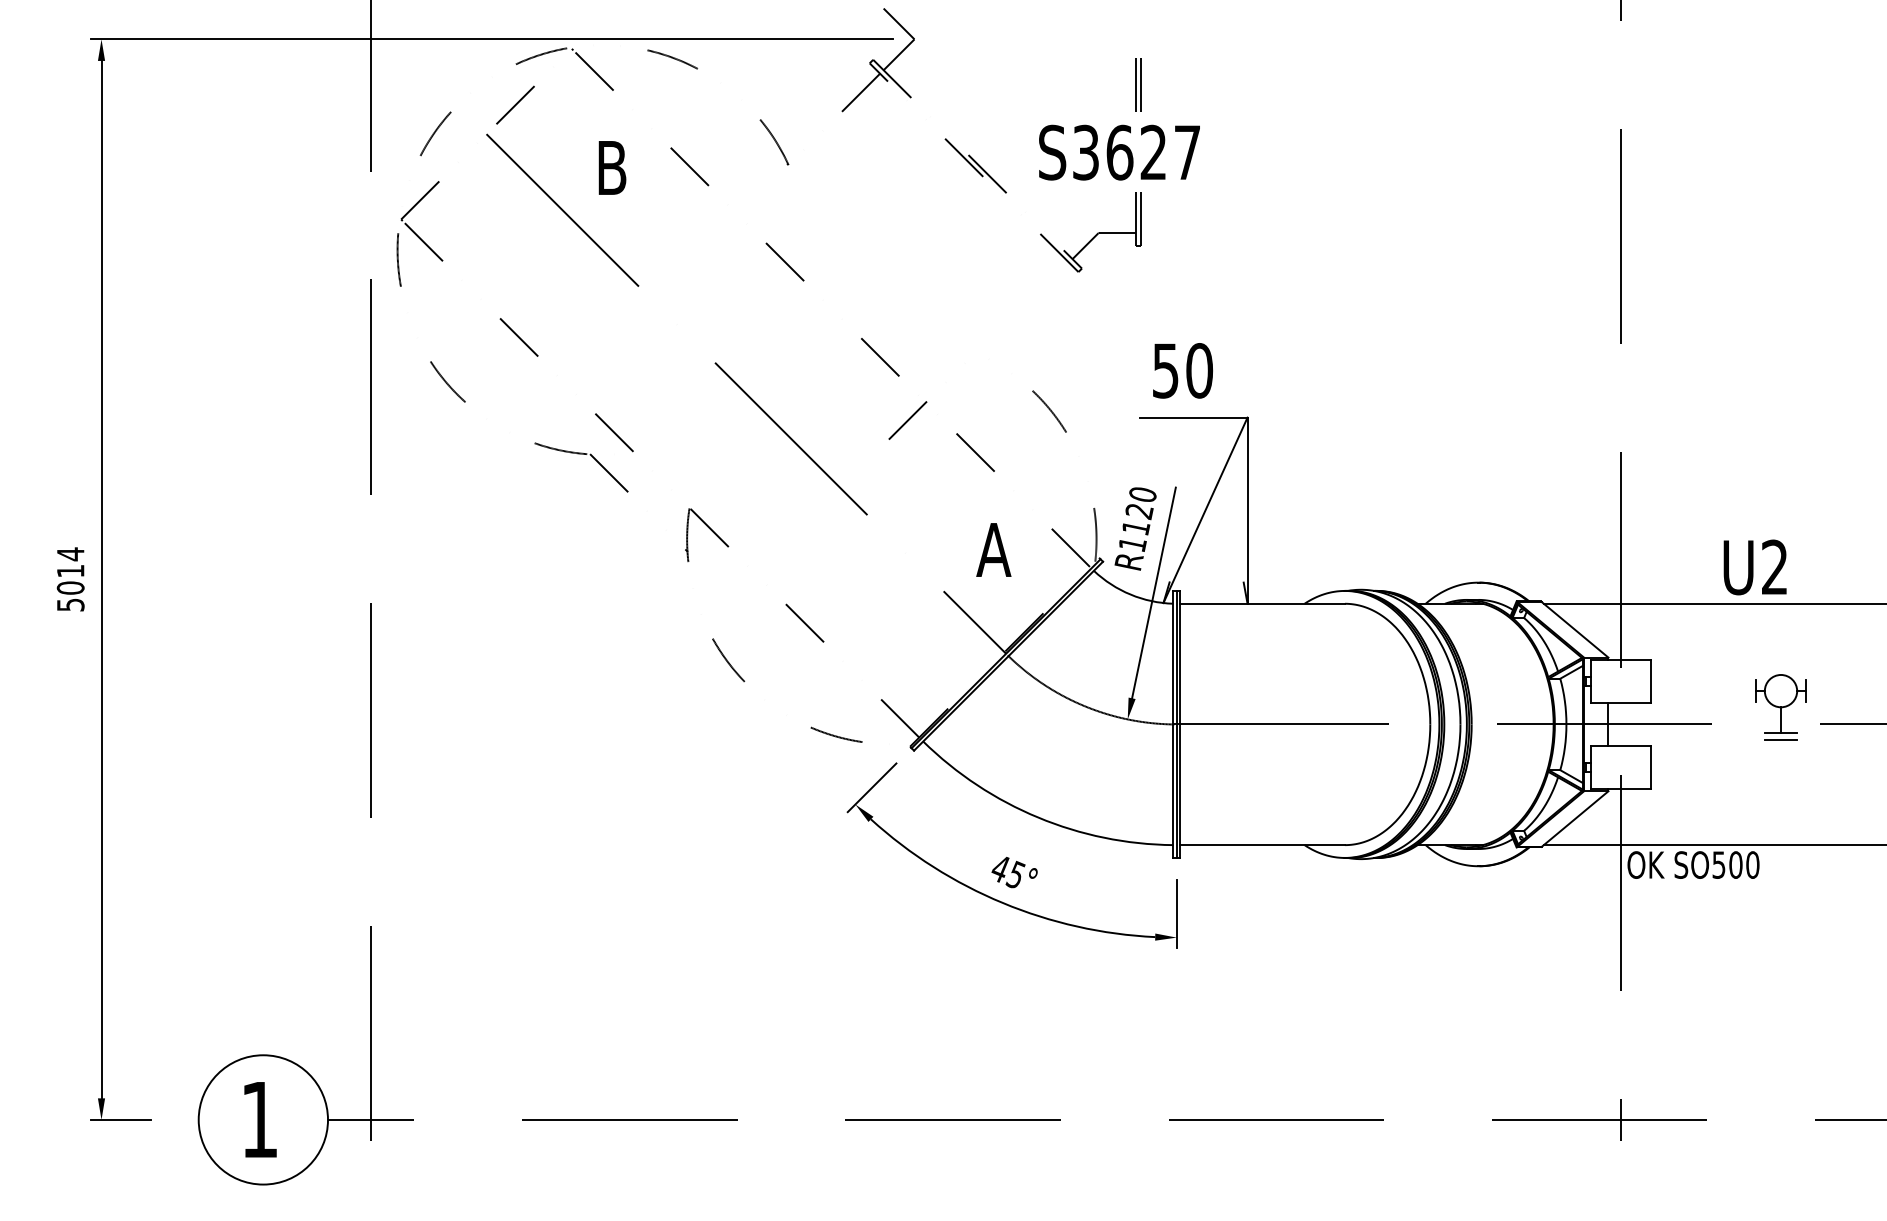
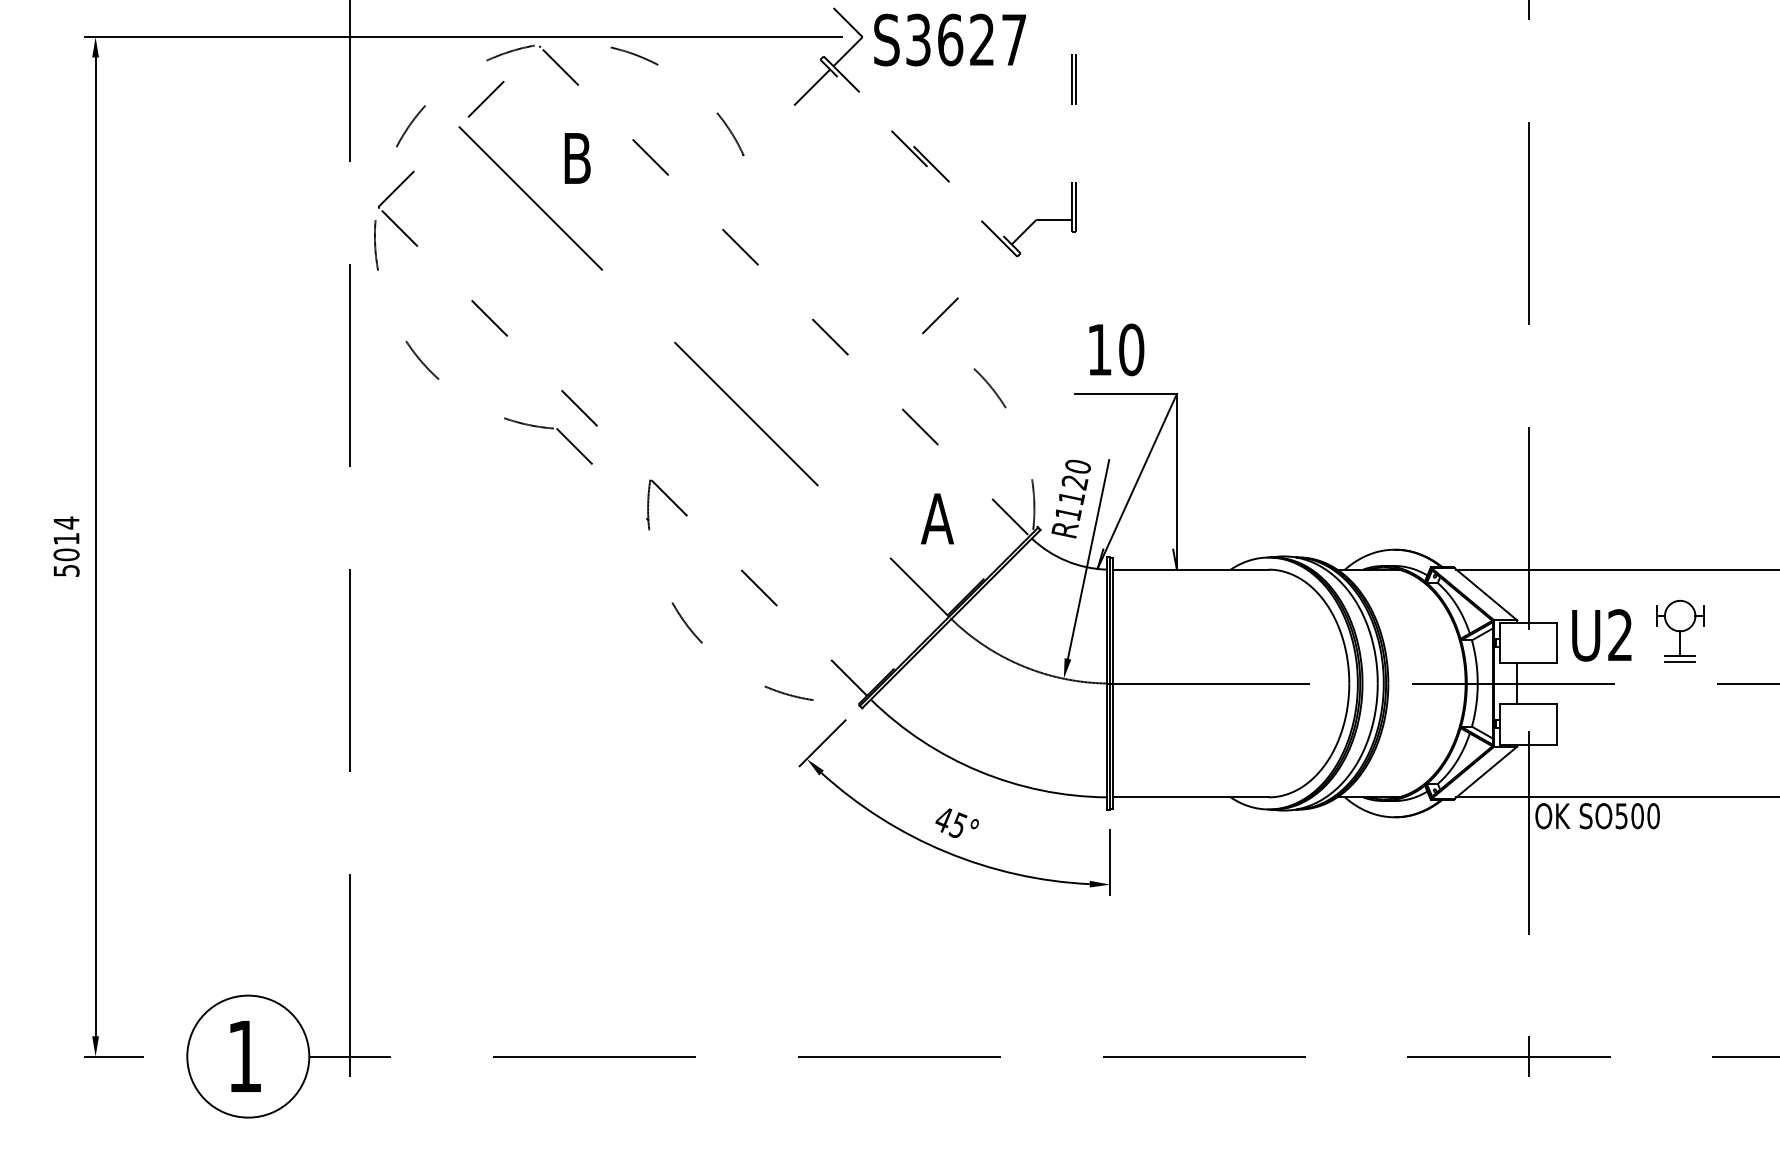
text: (1118, 152) -> (949, 39), moved
text: (1165, 371) -> (1099, 350), 50 -> 10
line: (907, 420) -> (940, 315), moved
text: (1754, 567) -> (1601, 635), moved
part: (1781, 707) -> (1680, 631), moved

